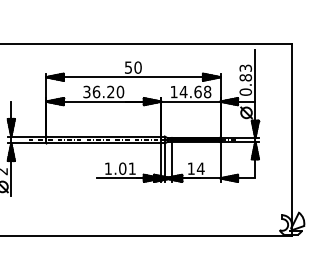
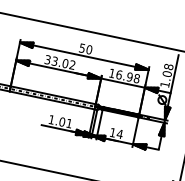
text: (245, 79) -> (166, 75), 0.83 -> 1.08
text: (108, 91) -> (63, 62), 36.20 -> 33.02
text: (190, 91) -> (124, 75), 14.68 -> 16.98

